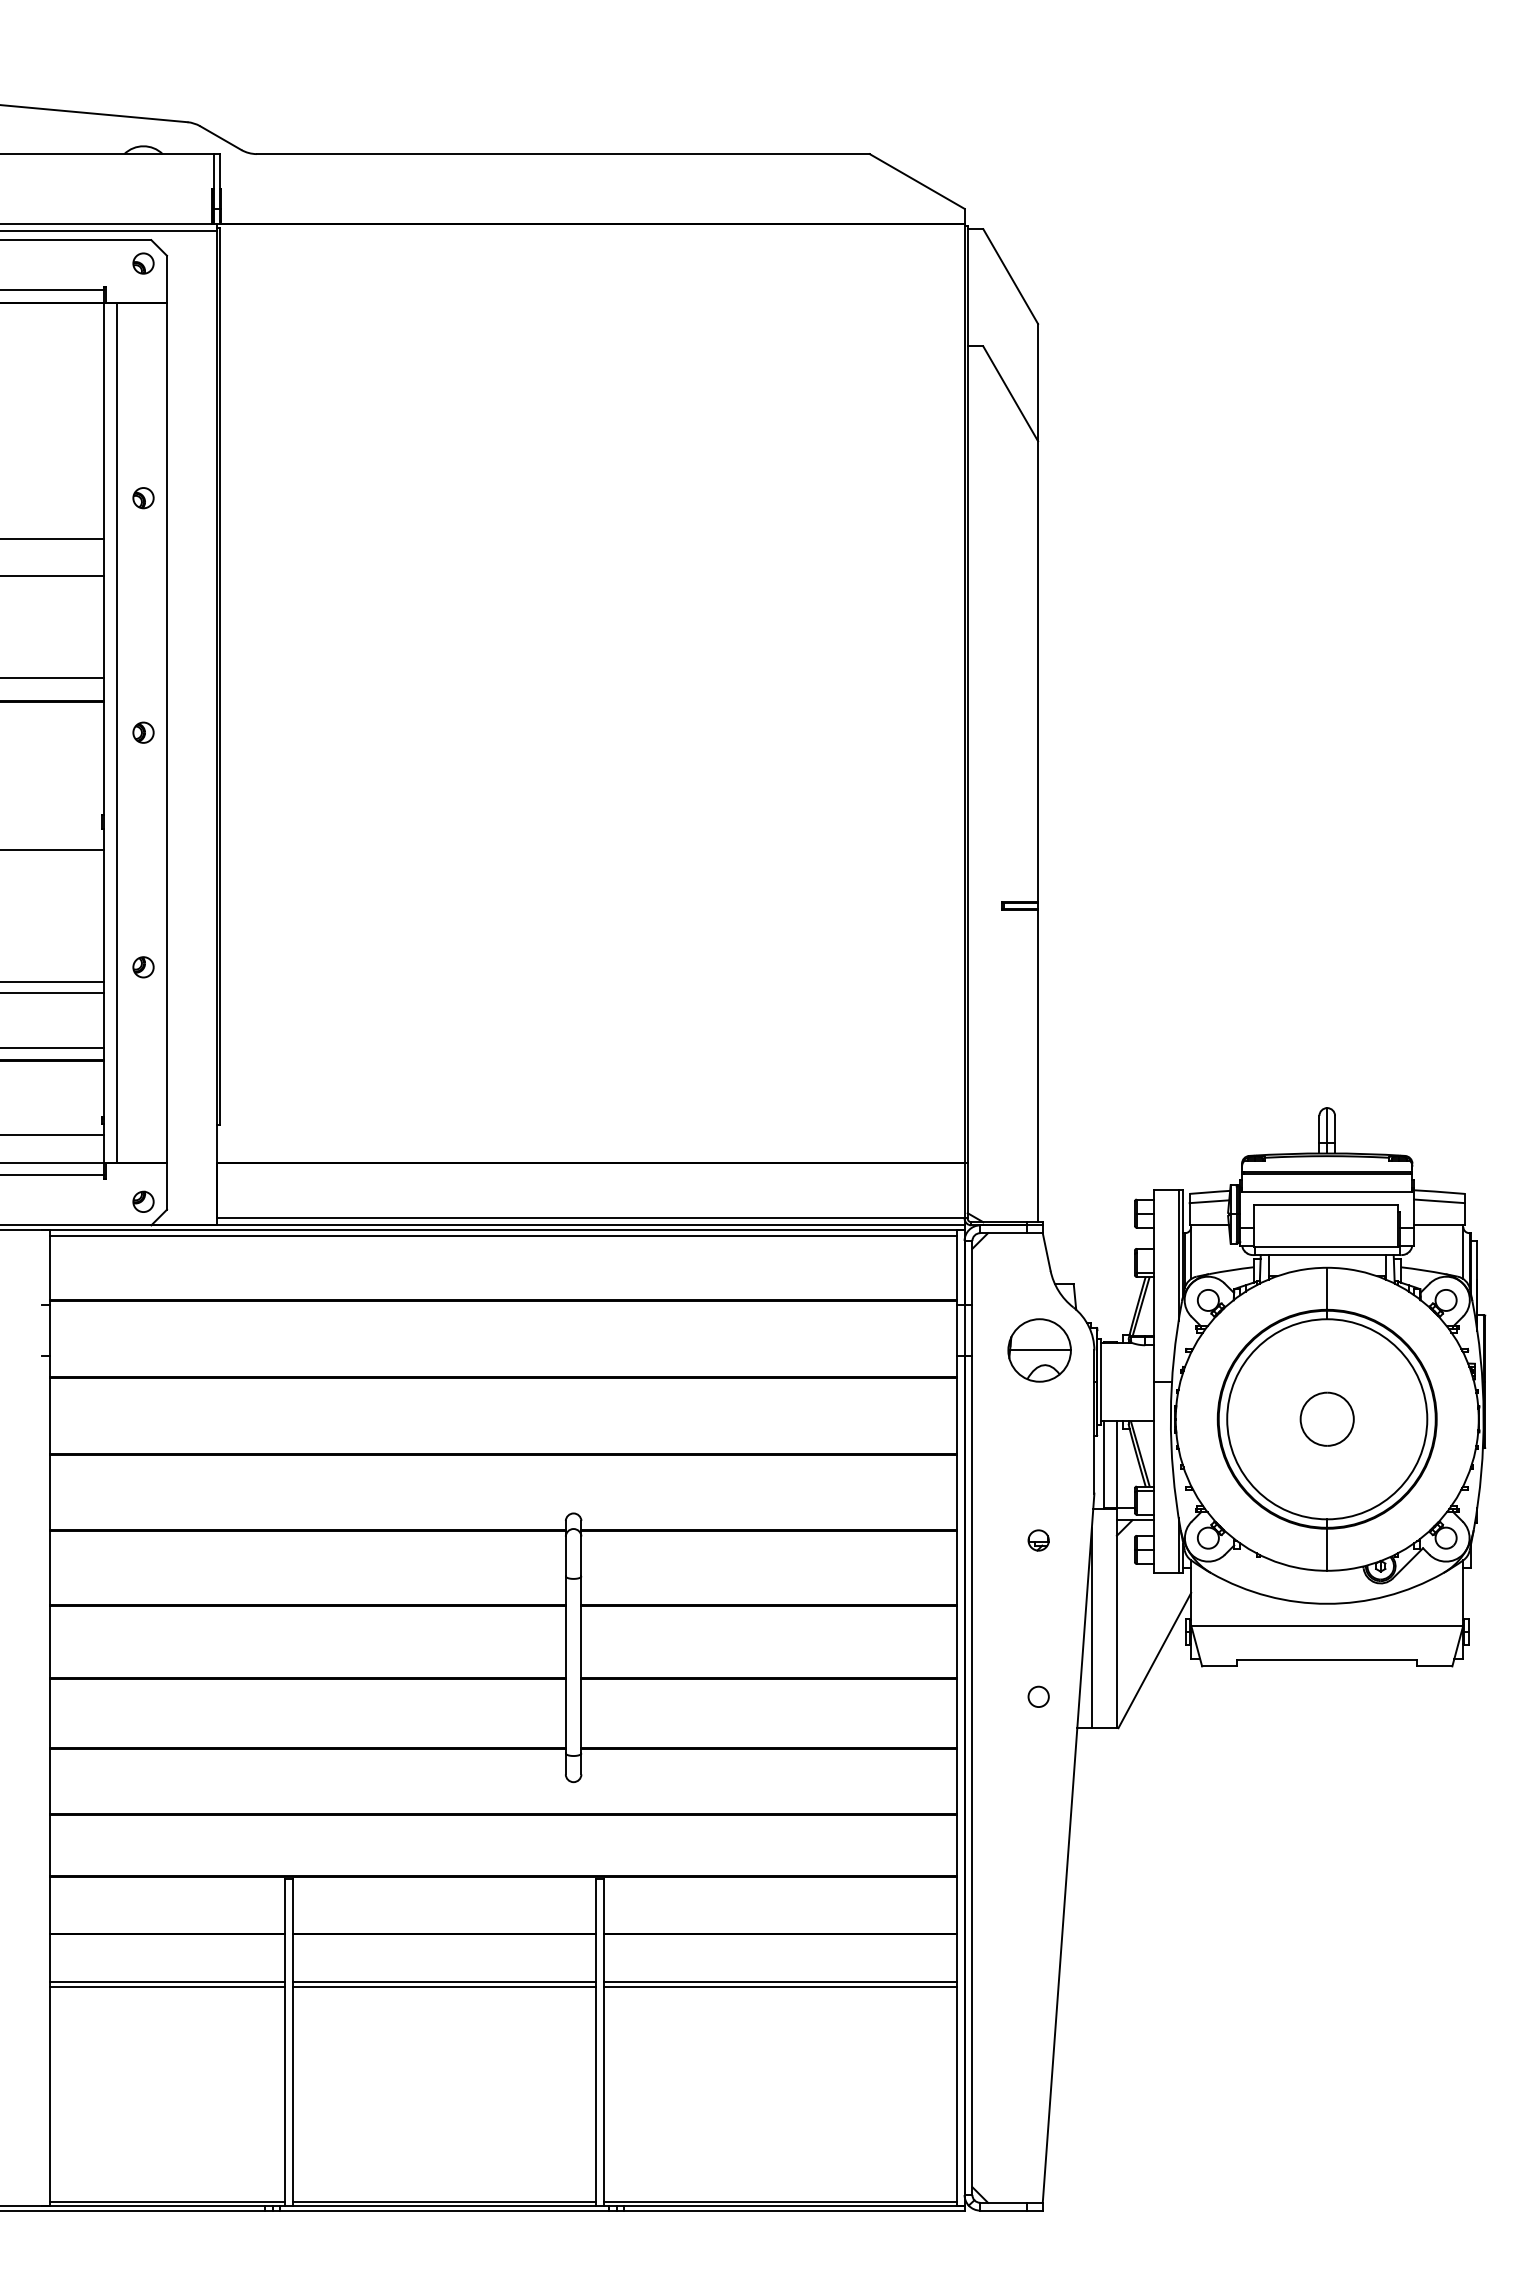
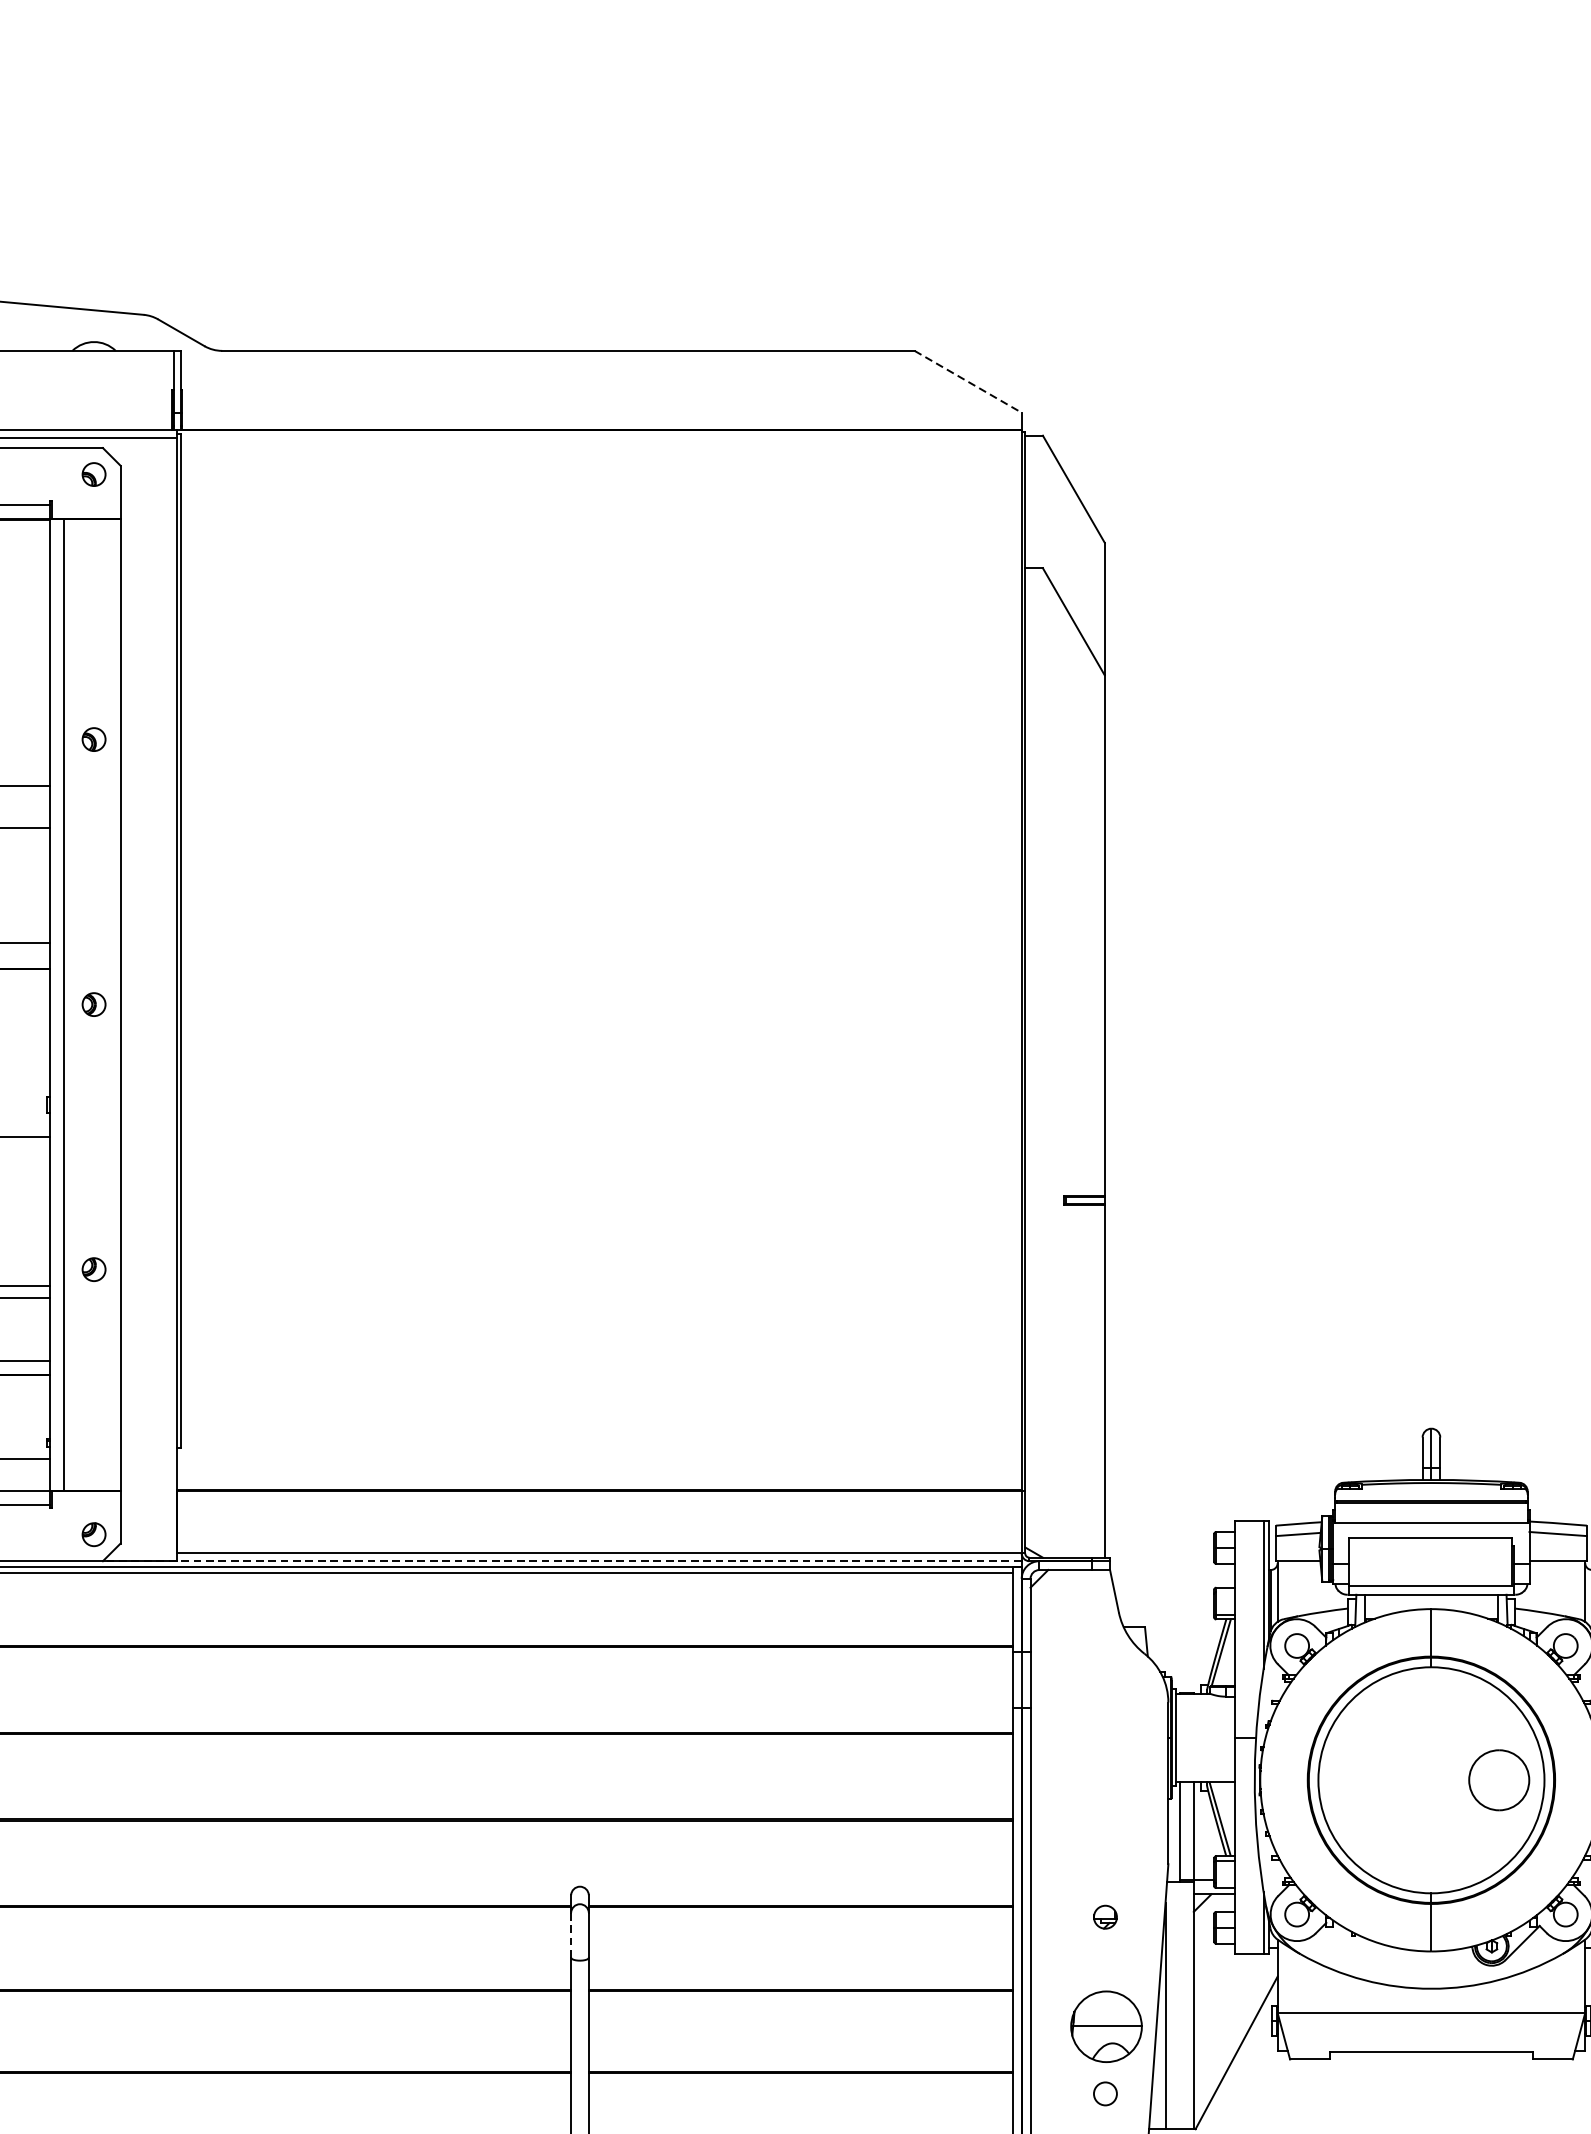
line: (917, 181) -> (968, 381), solid -> dashed
line: (557, 1225) -> (561, 1561), solid -> dashed
part: (1039, 1350) -> (1106, 2026), moved
part: (1326, 1418) -> (1498, 1779), moved
line: (565, 1556) -> (570, 1935), solid -> dashed

